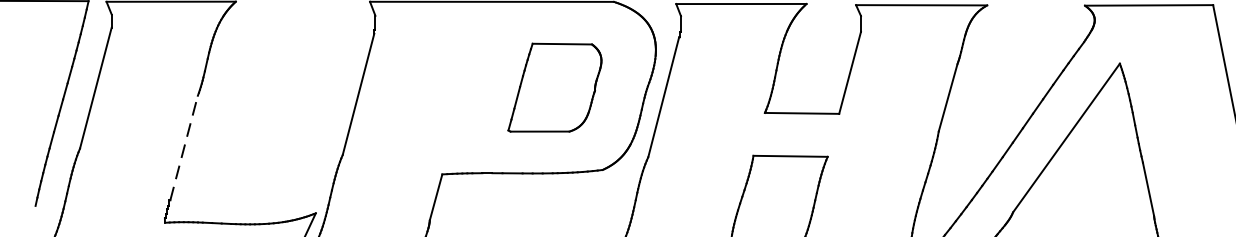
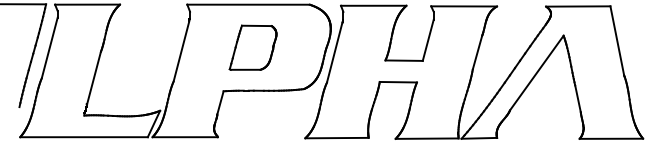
part: (553, 87) -> (252, 47), moved
line: (185, 146) -> (94, 77), dashed -> solid

